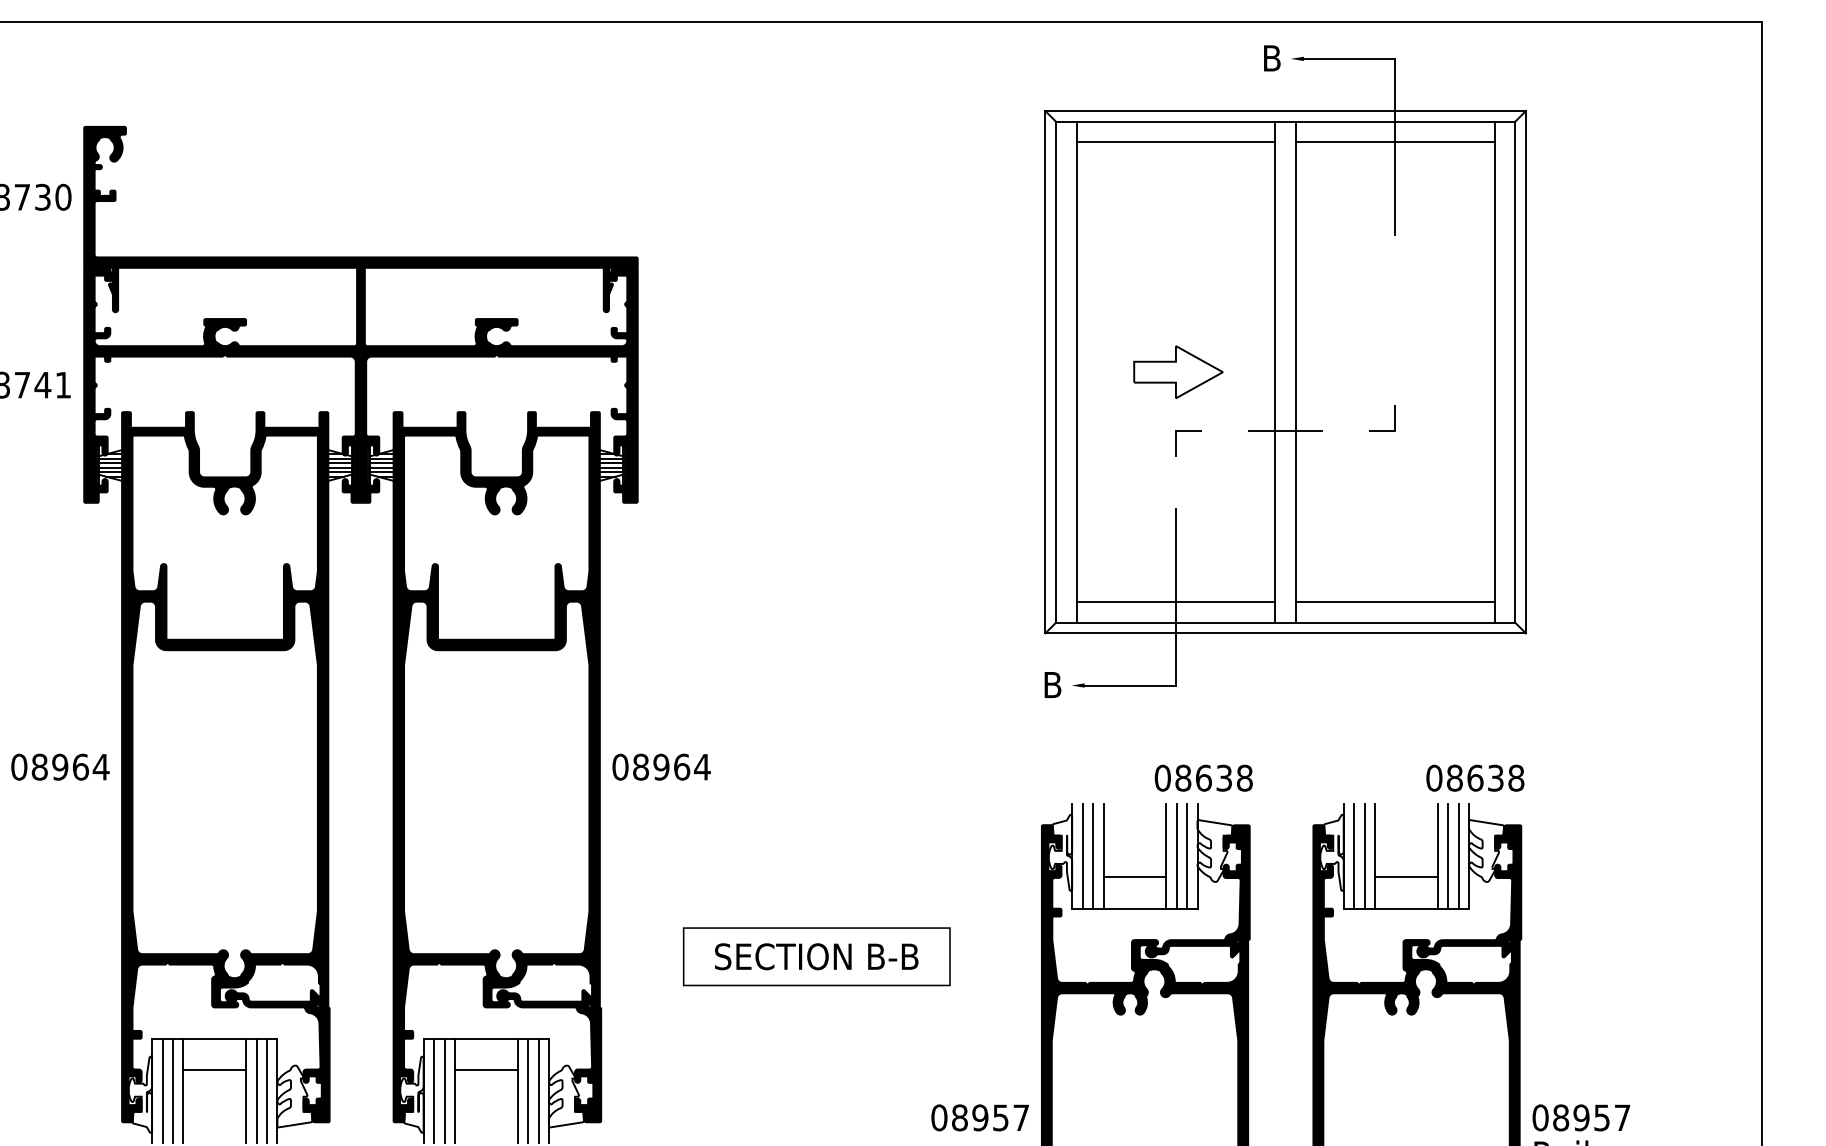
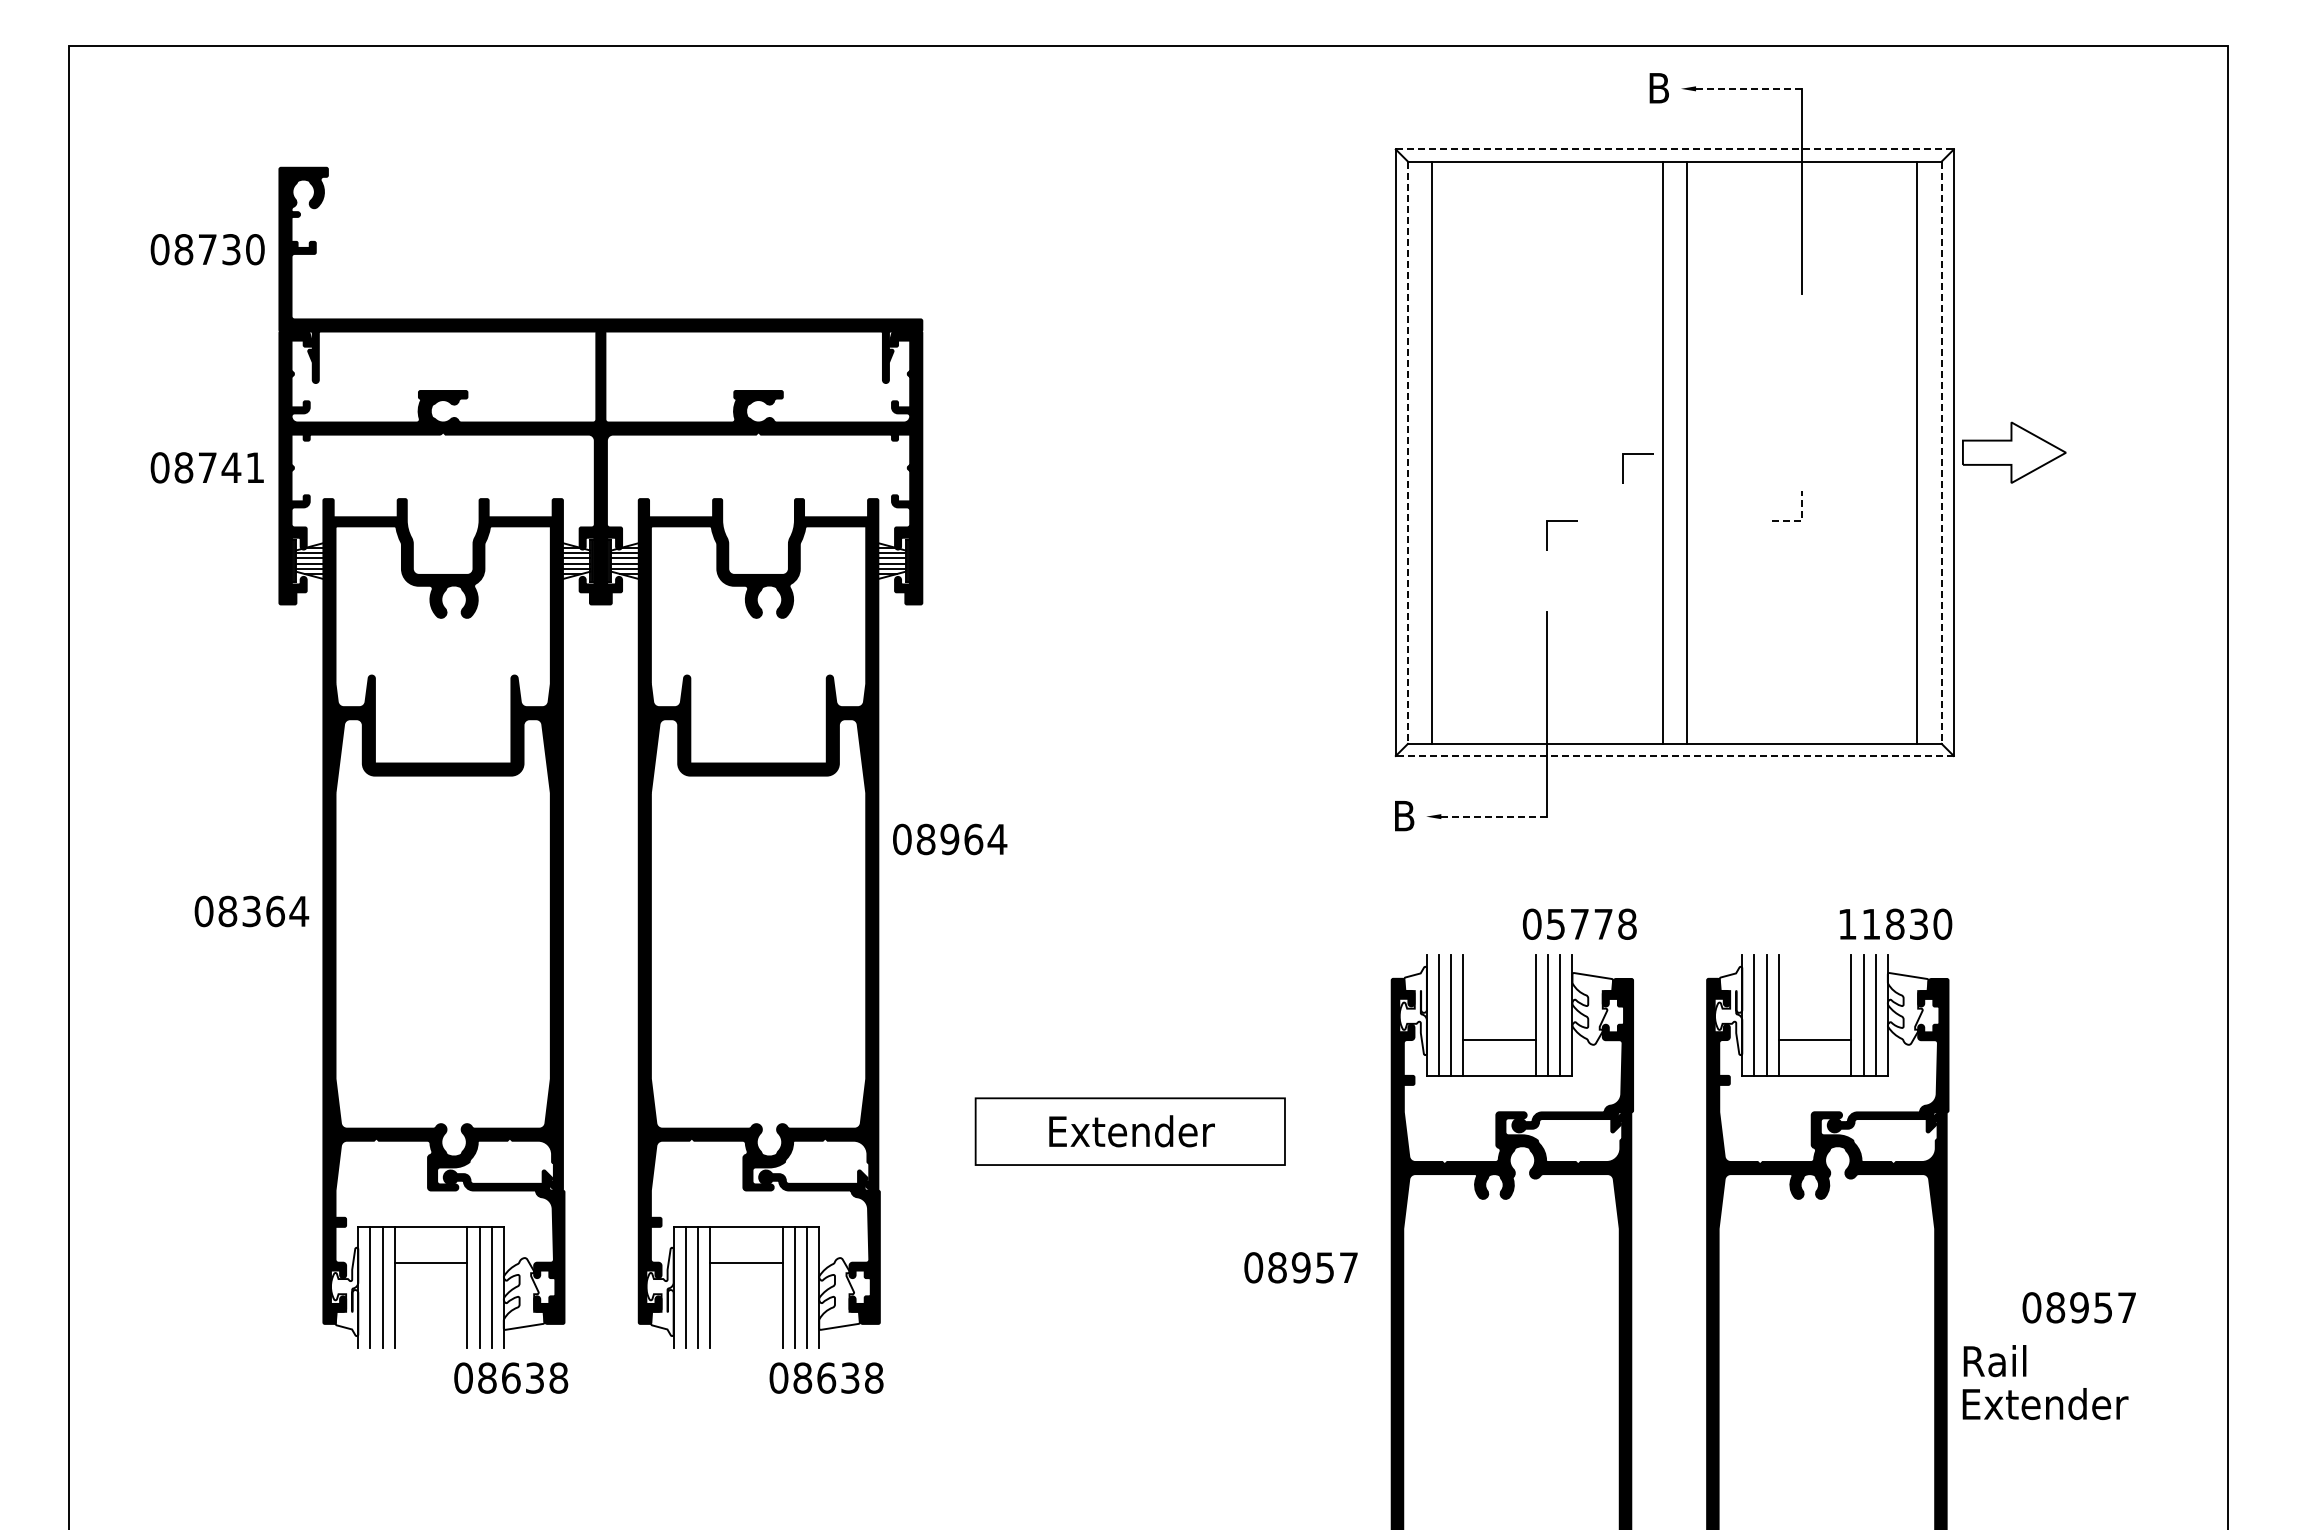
line: (1349, 58) -> (1749, 88), solid -> dashed
line: (1285, 111) -> (1674, 149), solid -> dashed
line: (1176, 142) -> (1547, 185), removed
line: (1394, 142) -> (1801, 185), removed
part: (1178, 371) -> (2014, 452), moved
line: (1055, 372) -> (1407, 453), solid -> dashed
line: (1515, 372) -> (1941, 453), solid -> dashed
line: (1253, 373) -> (1637, 454), added
line: (1285, 430) -> (1674, 520), removed
line: (1395, 430) -> (1802, 520), solid -> dashed
line: (1176, 601) -> (1547, 719), removed
line: (1394, 601) -> (1801, 719), removed
line: (1285, 633) -> (1674, 756), solid -> dashed
line: (1130, 685) -> (1494, 816), solid -> dashed
text: (60, 767) -> (251, 911), 08964 -> 08364
text: (661, 767) -> (950, 839), moved
text: (1203, 777) -> (1579, 923), 08638 -> 05778
text: (1475, 777) -> (1895, 923), 08638 -> 11830
text: (816, 956) -> (1130, 1131), SECTION B-B -> Extender
text: (979, 1117) -> (1300, 1267), moved
text: (1580, 1117) -> (2078, 1307), moved

